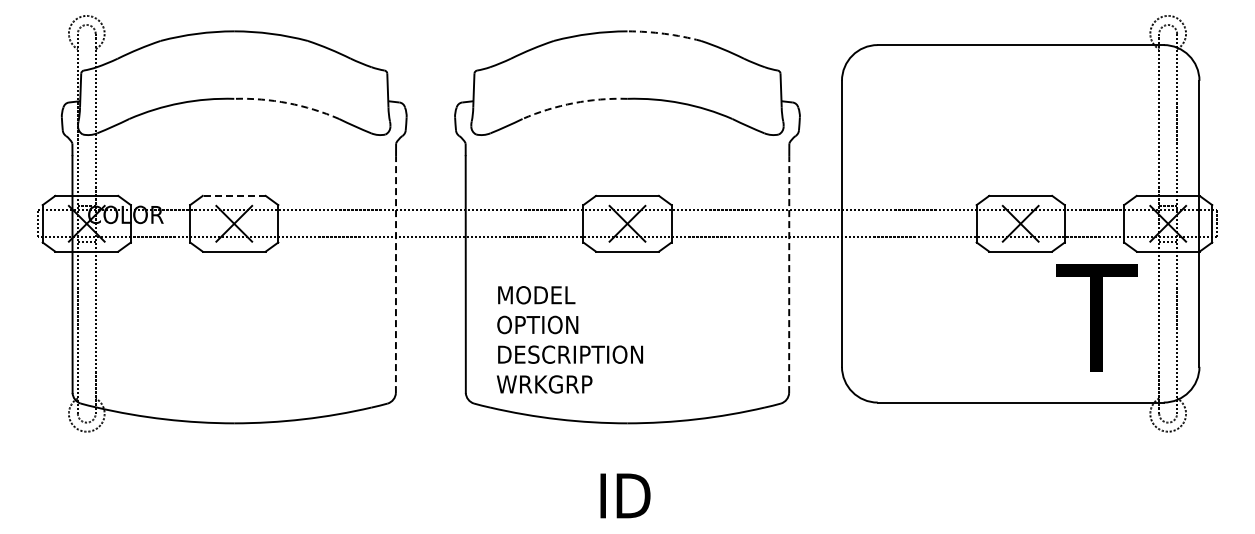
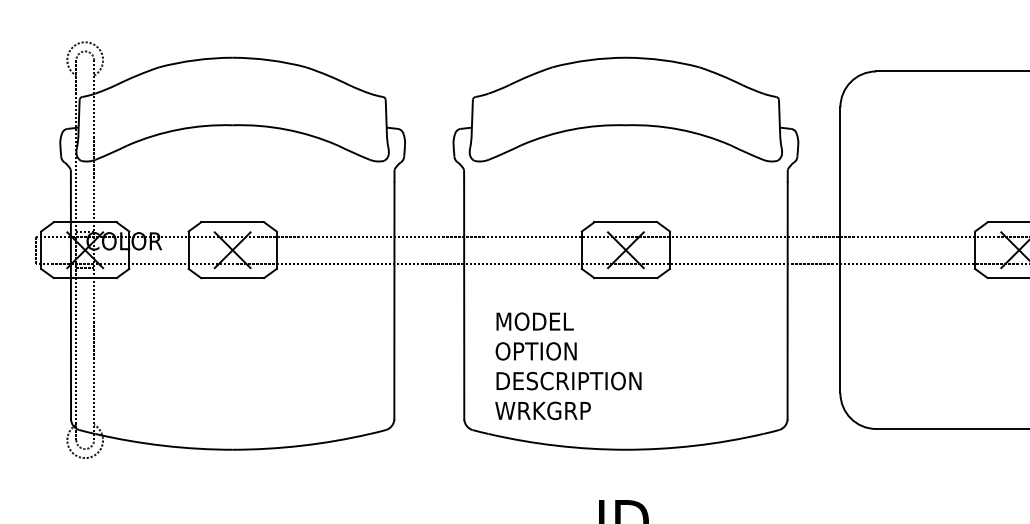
arc: (664, 33) -> (662, 59), dashed -> solid
arc: (287, 103) -> (285, 129), dashed -> solid
arc: (573, 103) -> (571, 129), dashed -> solid
line: (233, 195) -> (231, 221), dashed -> solid
line: (395, 274) -> (393, 300), dashed -> solid
line: (789, 274) -> (787, 300), dashed -> solid

